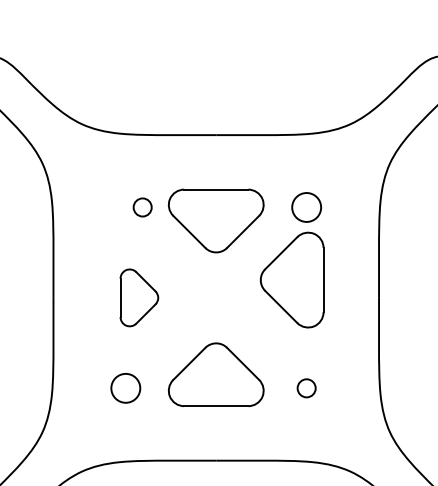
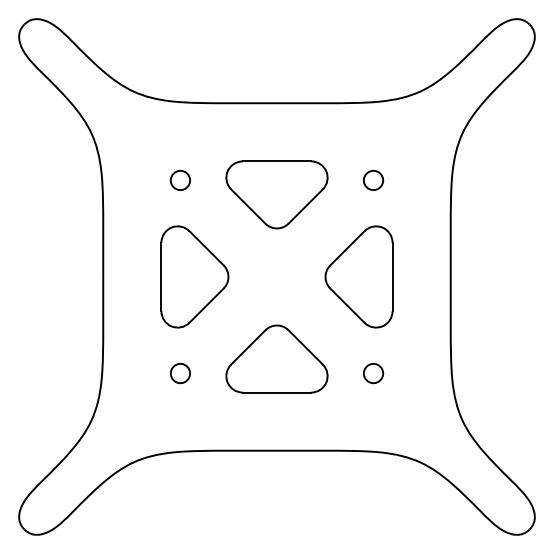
circle: (141, 206) -> (179, 179), moved
circle: (306, 207) -> (373, 180), size x0.62
part: (291, 279) -> (358, 276), moved
part: (138, 297) -> (194, 276), size x1.67
circle: (125, 388) -> (180, 373), size x0.62

